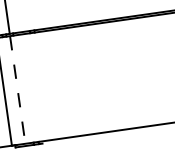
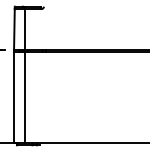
line: (17, 89) -> (25, 97), dashed -> solid

